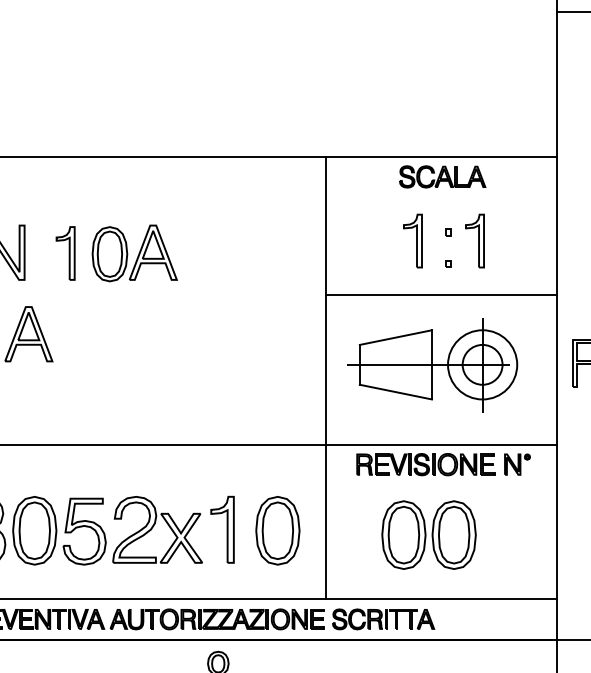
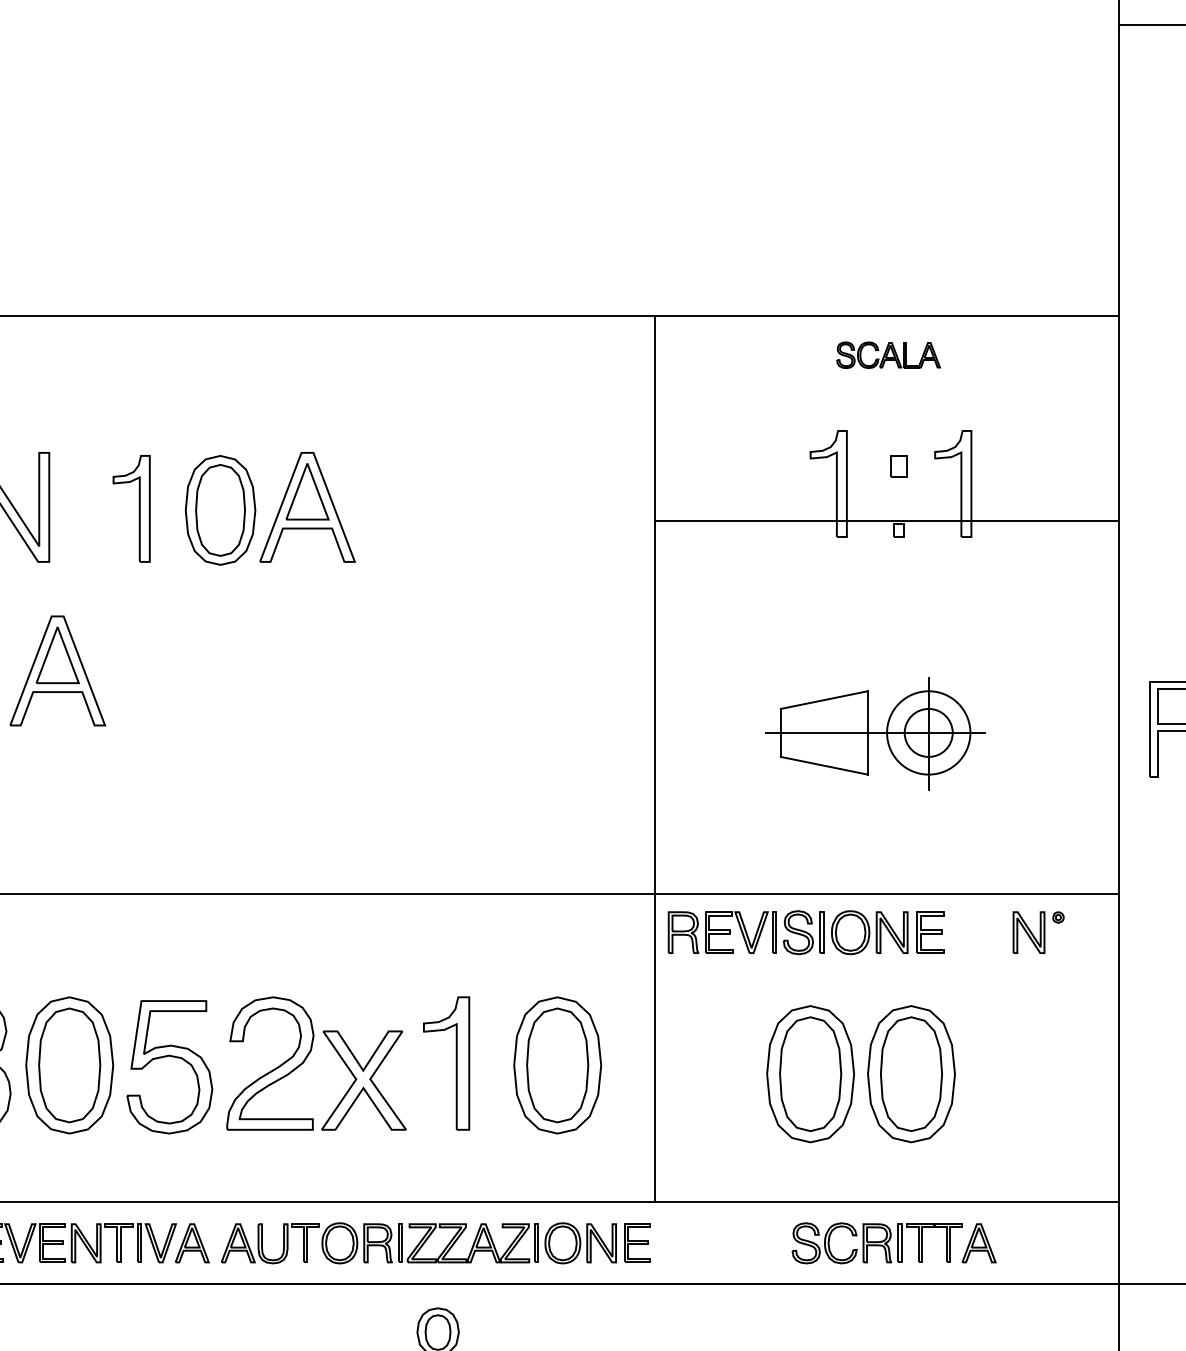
part: (442, 176) -> (888, 354), size x0.6
part: (448, 232) -> (900, 466), size x1.6
line: (441, 294) -> (886, 520), moved
part: (432, 365) -> (867, 733), size x0.6
part: (425, 464) -> (805, 932), moved
part: (383, 619) -> (894, 1243), moved

